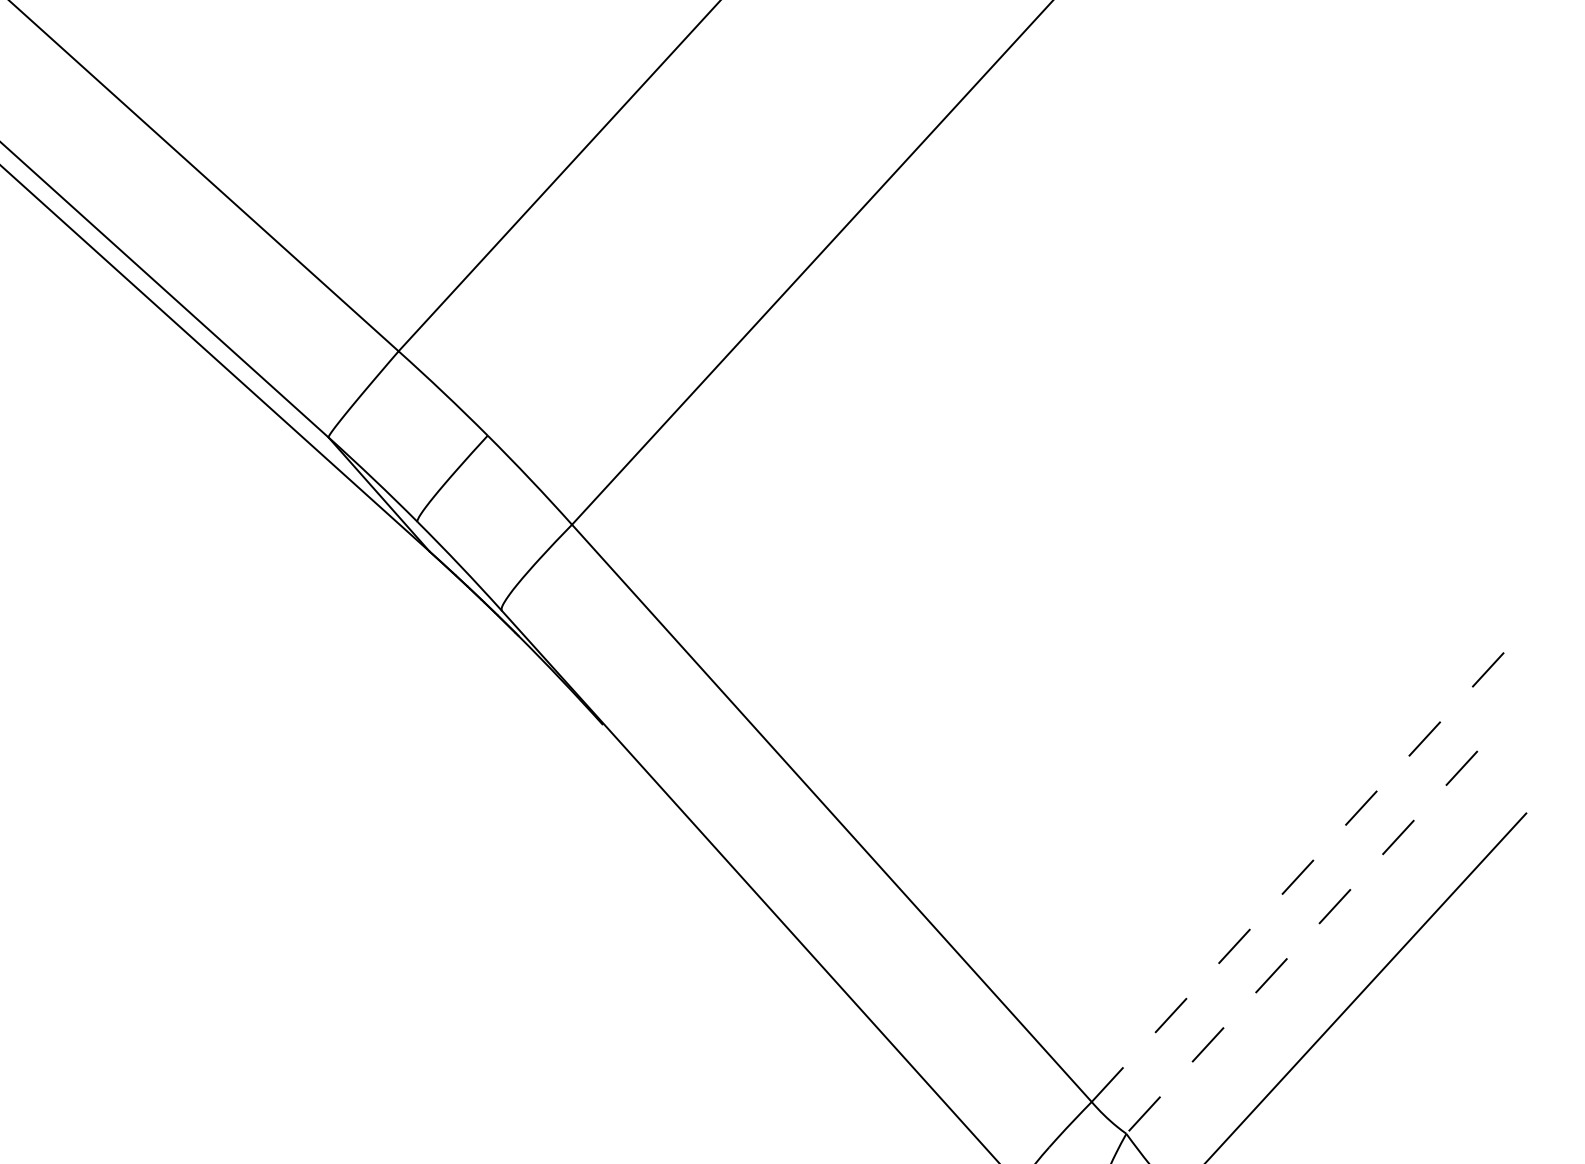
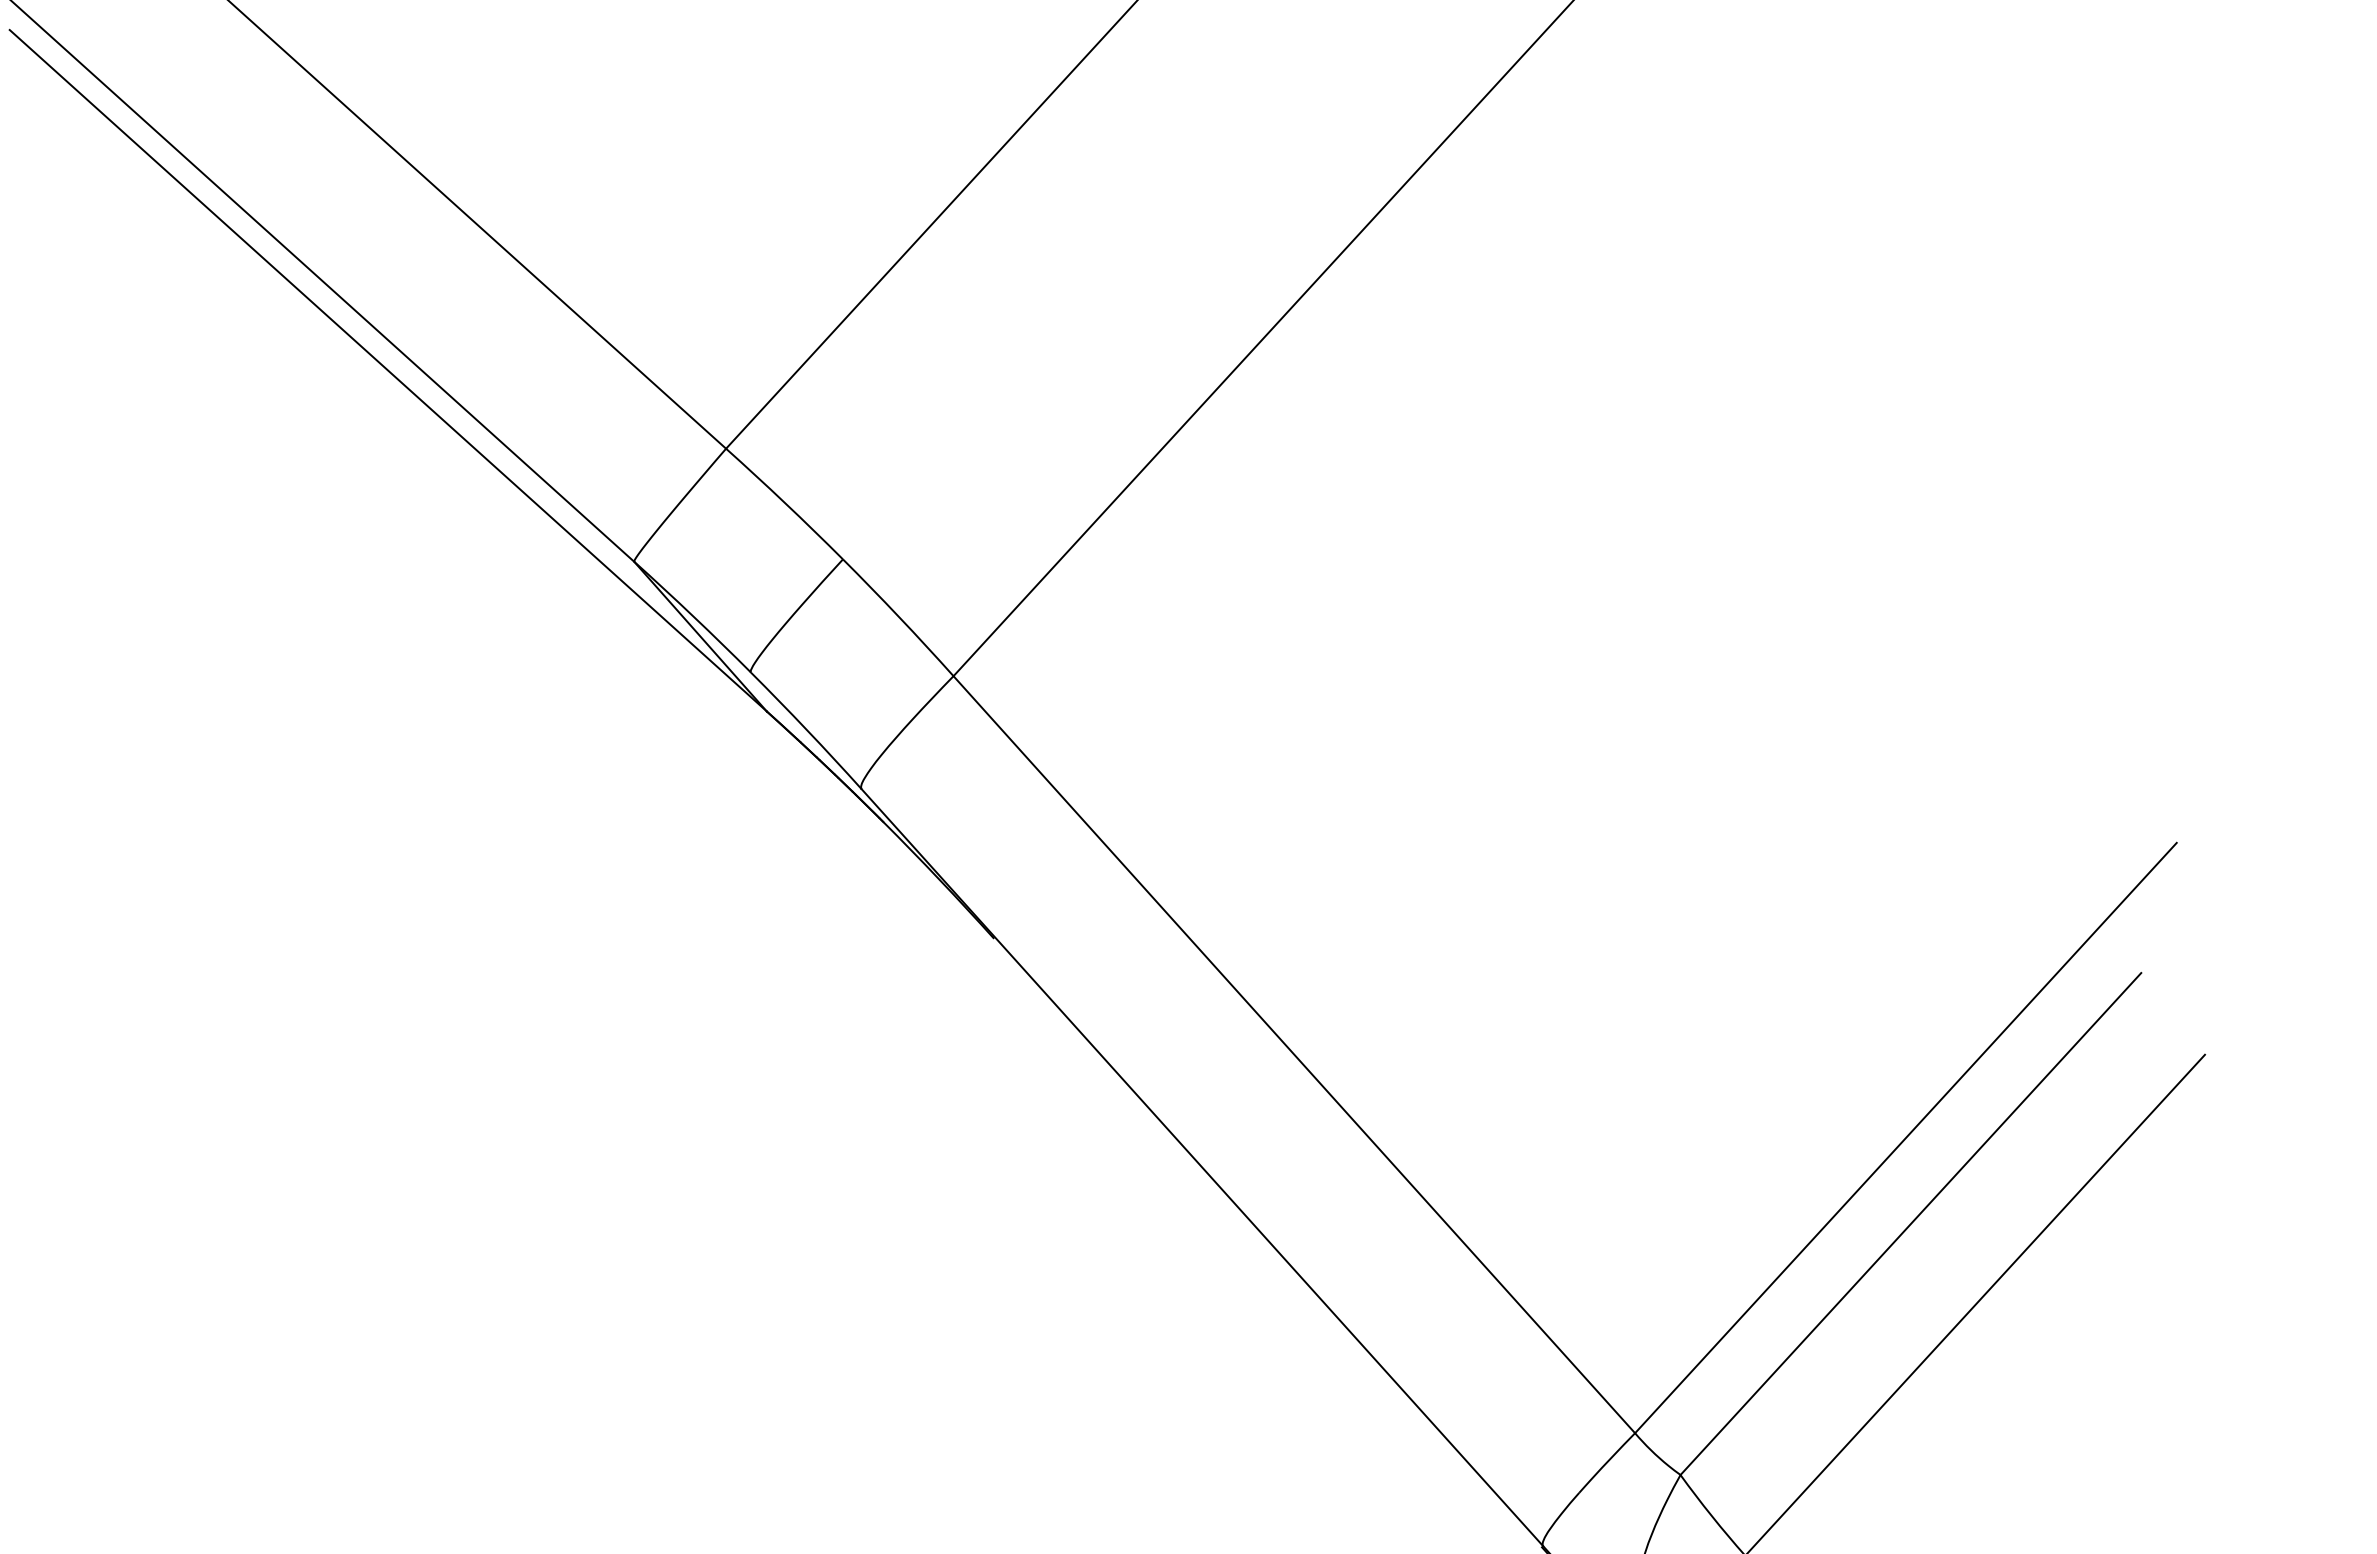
line: (1297, 877) -> (1905, 1138), dashed -> solid
line: (1301, 942) -> (1910, 1224), dashed -> solid

